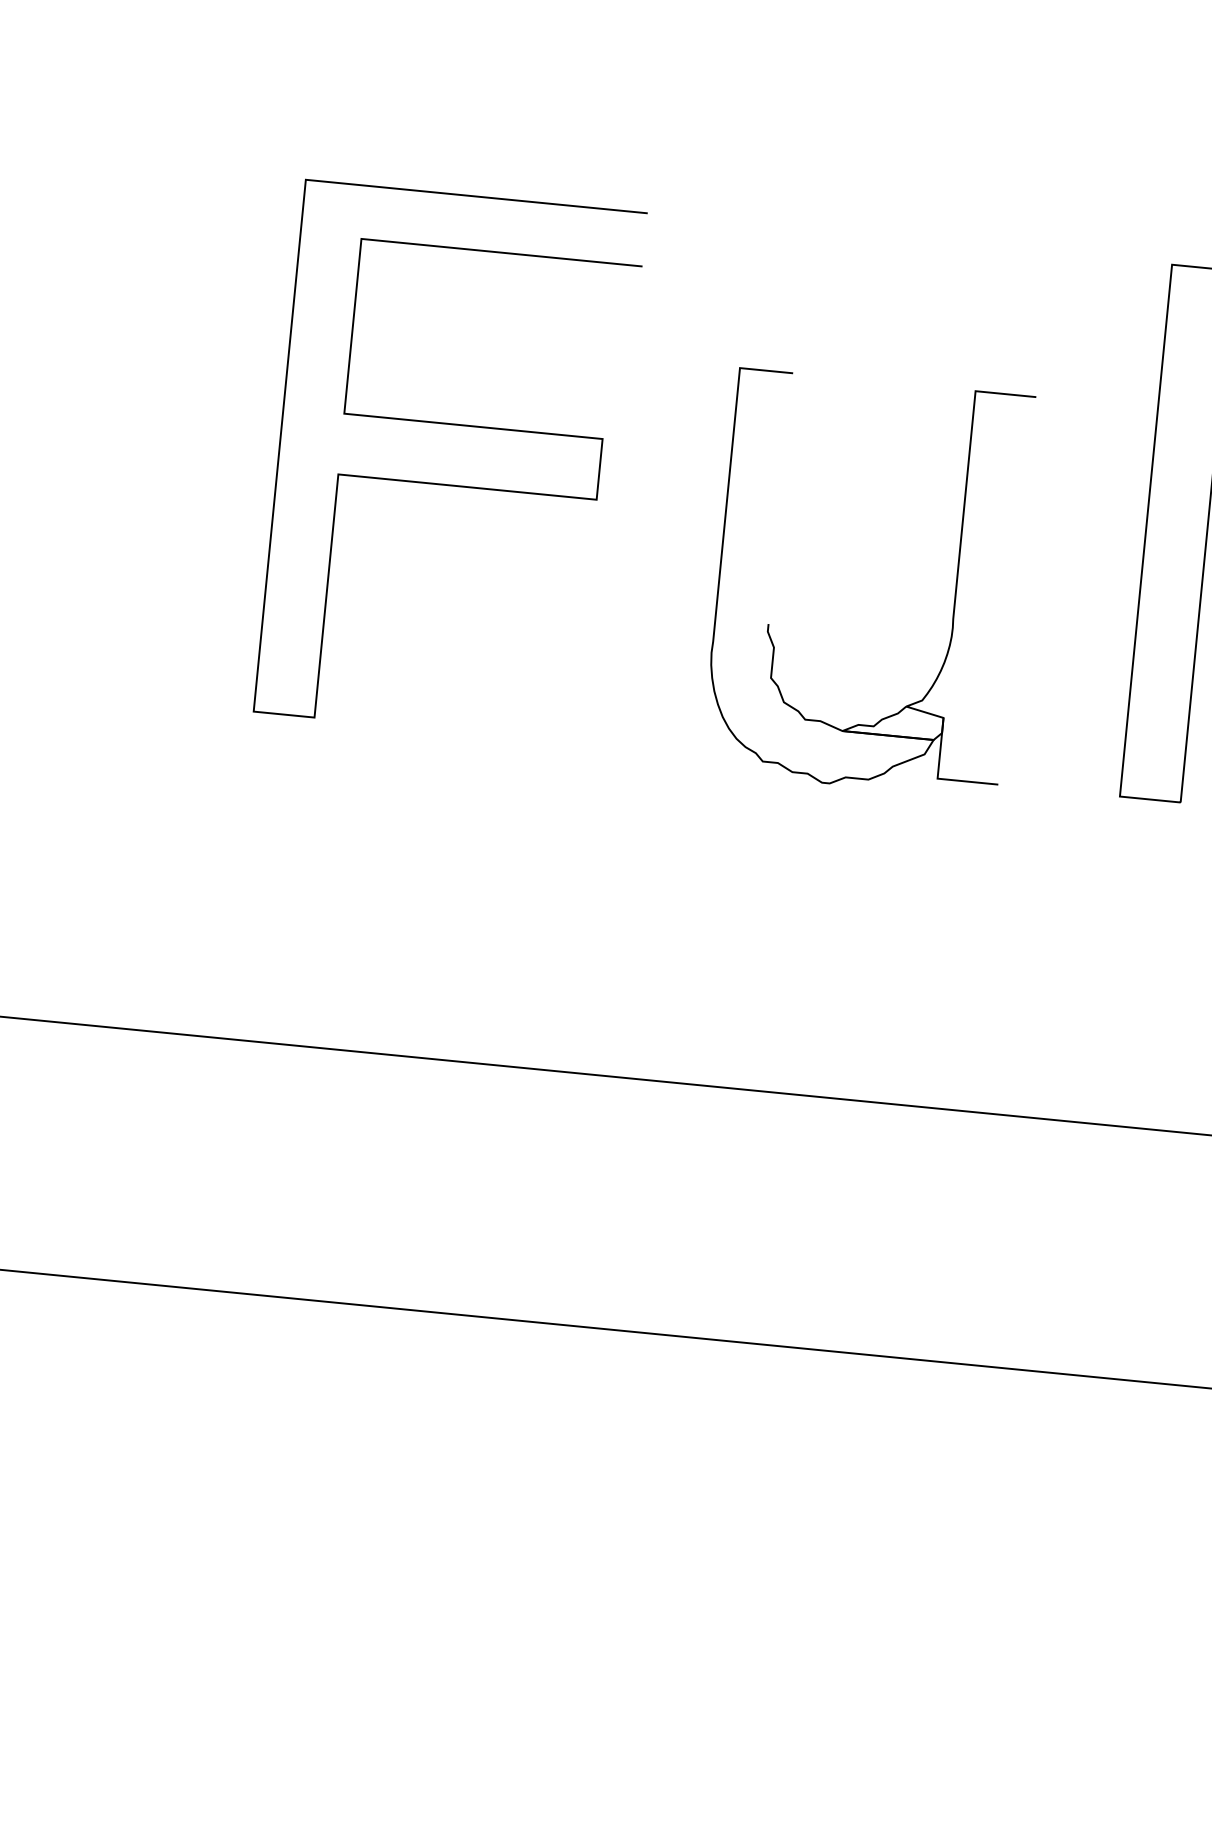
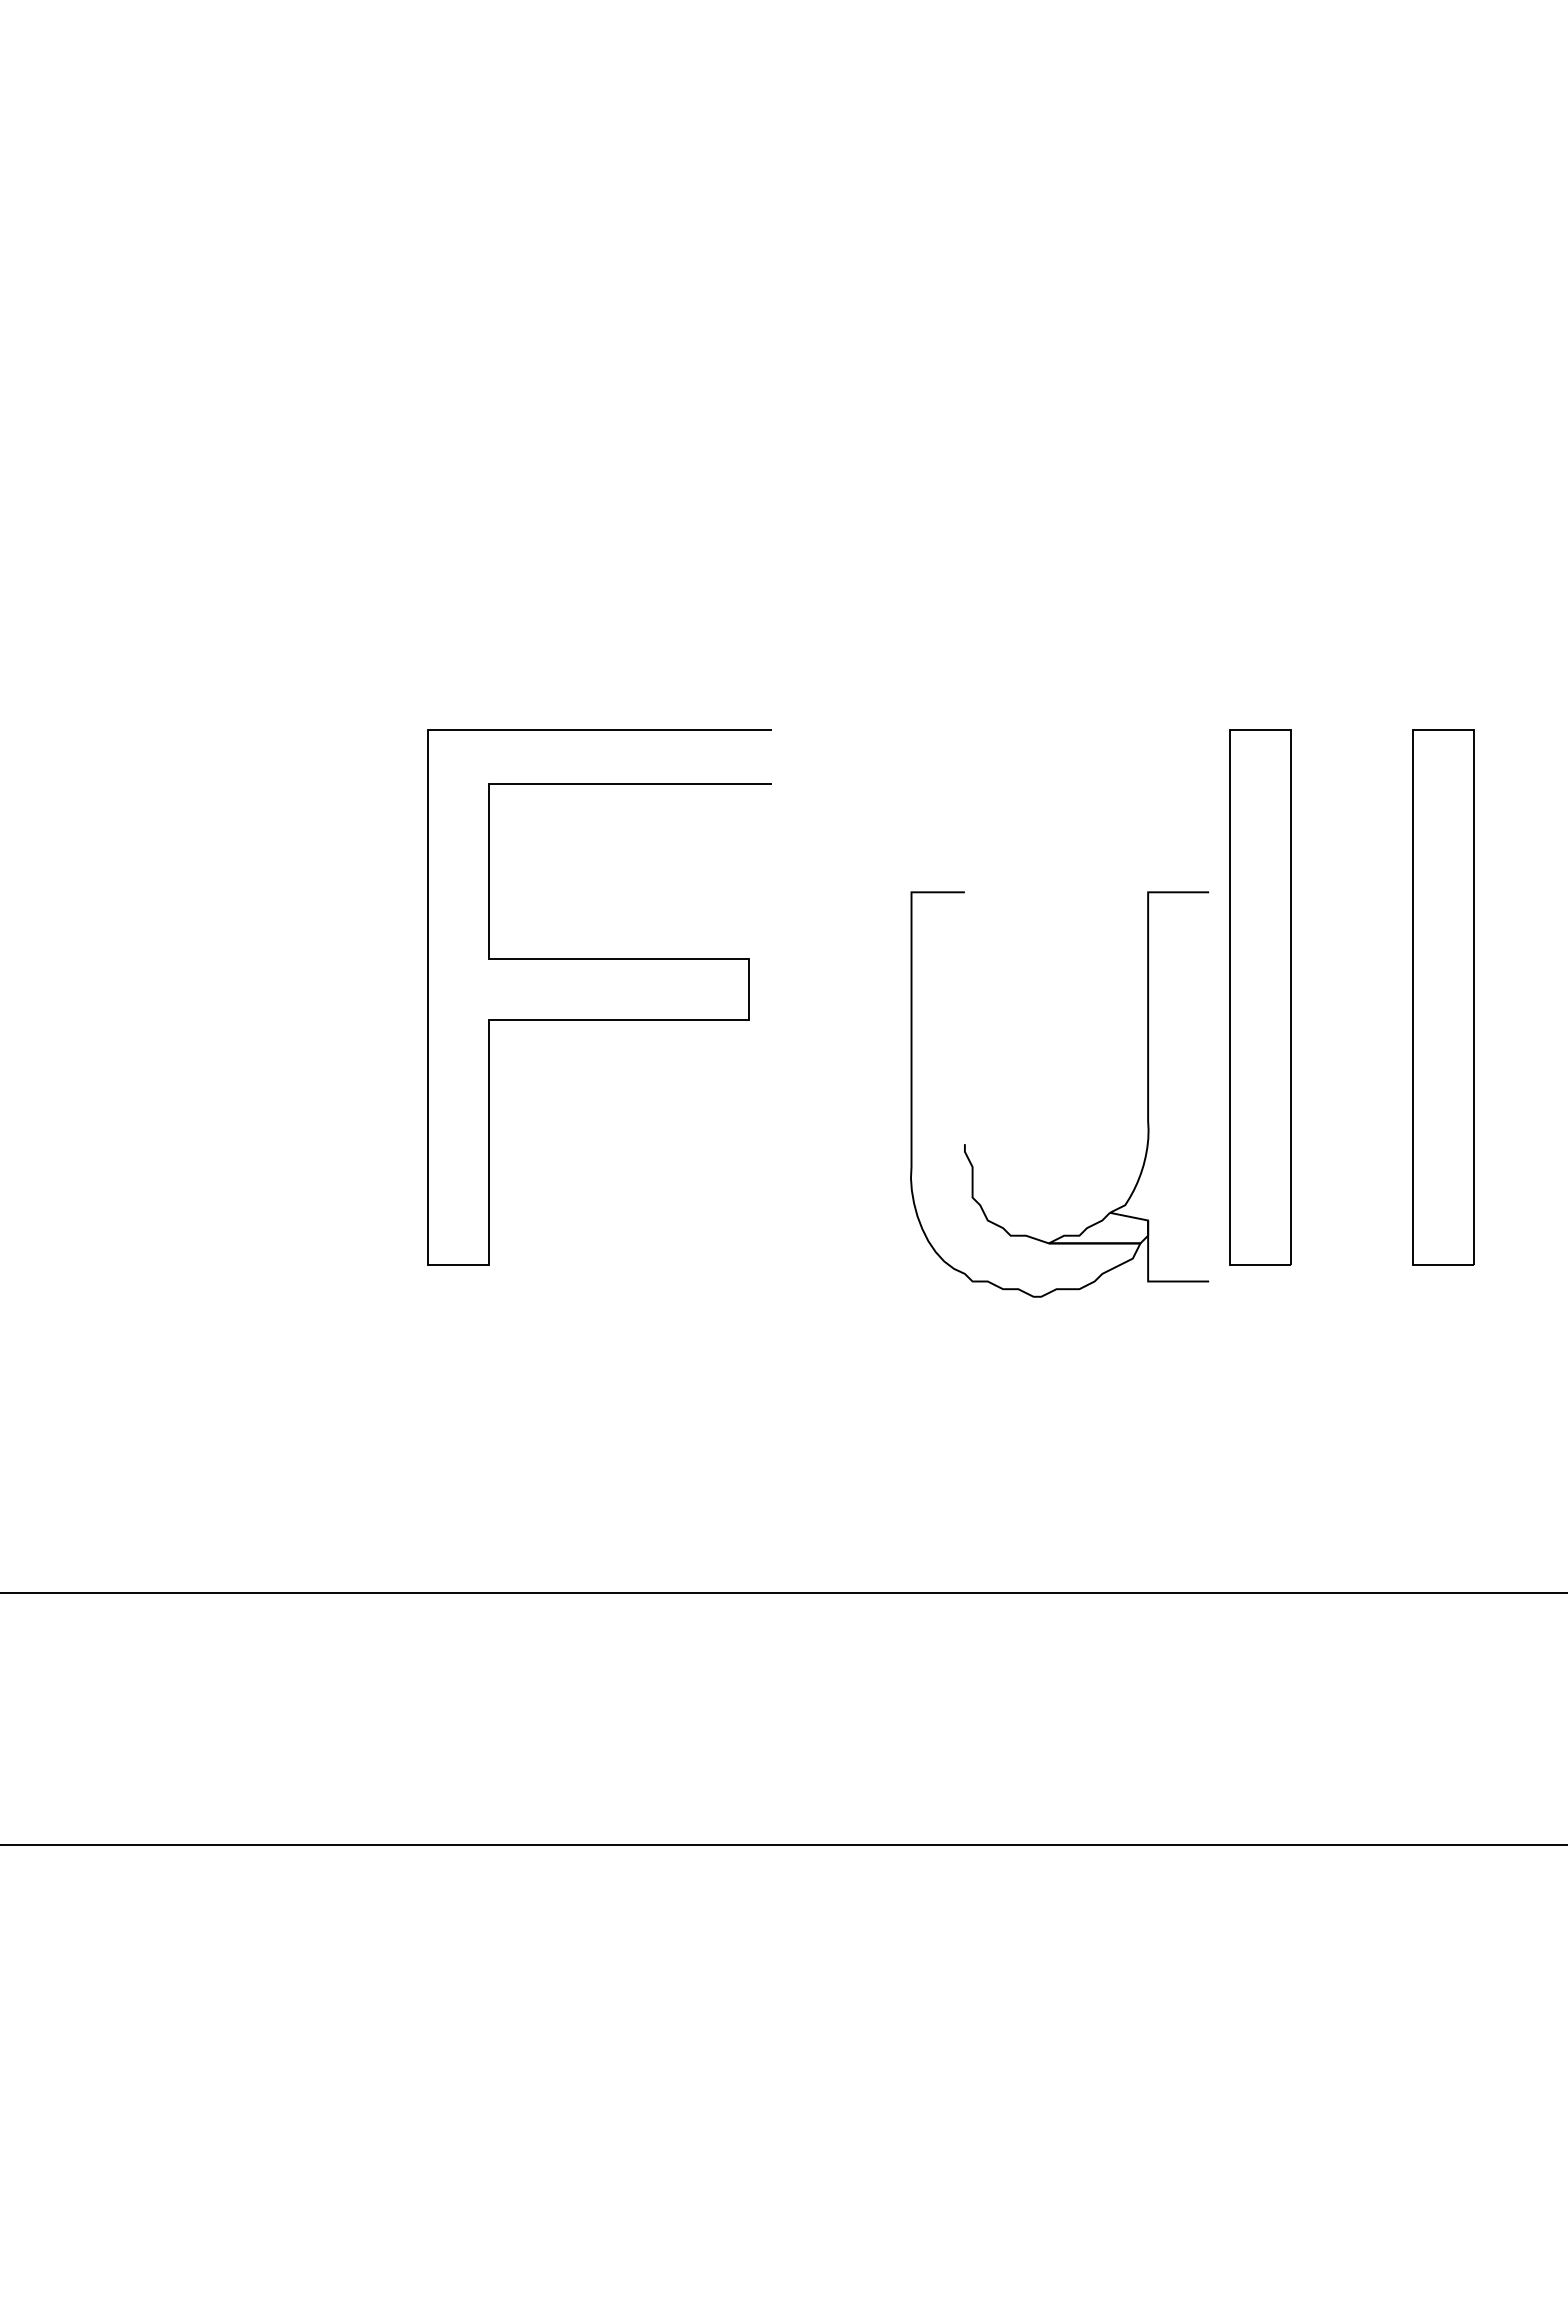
curve: (448, 484) -> (599, 1019), moved
part: (955, 592) -> (1147, 1094), moved

